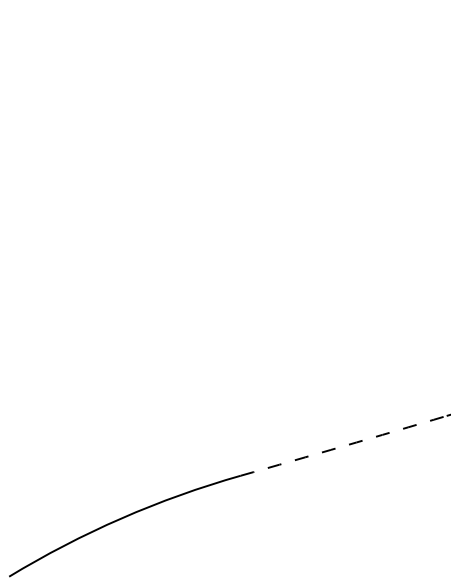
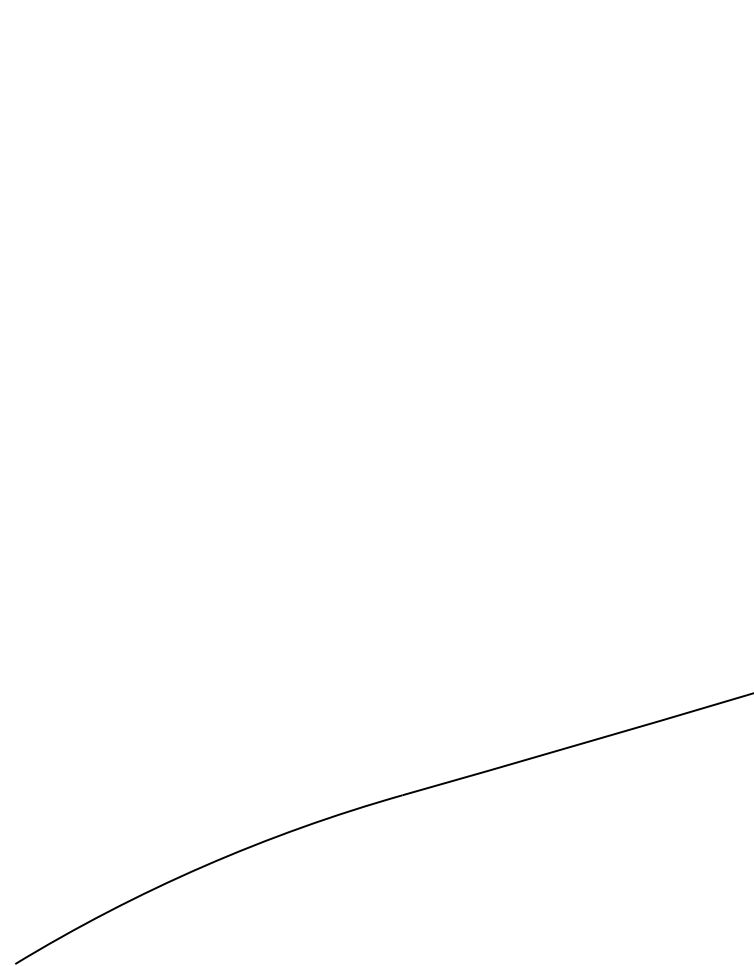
arc: (343, 446) -> (574, 746), dashed -> solid

